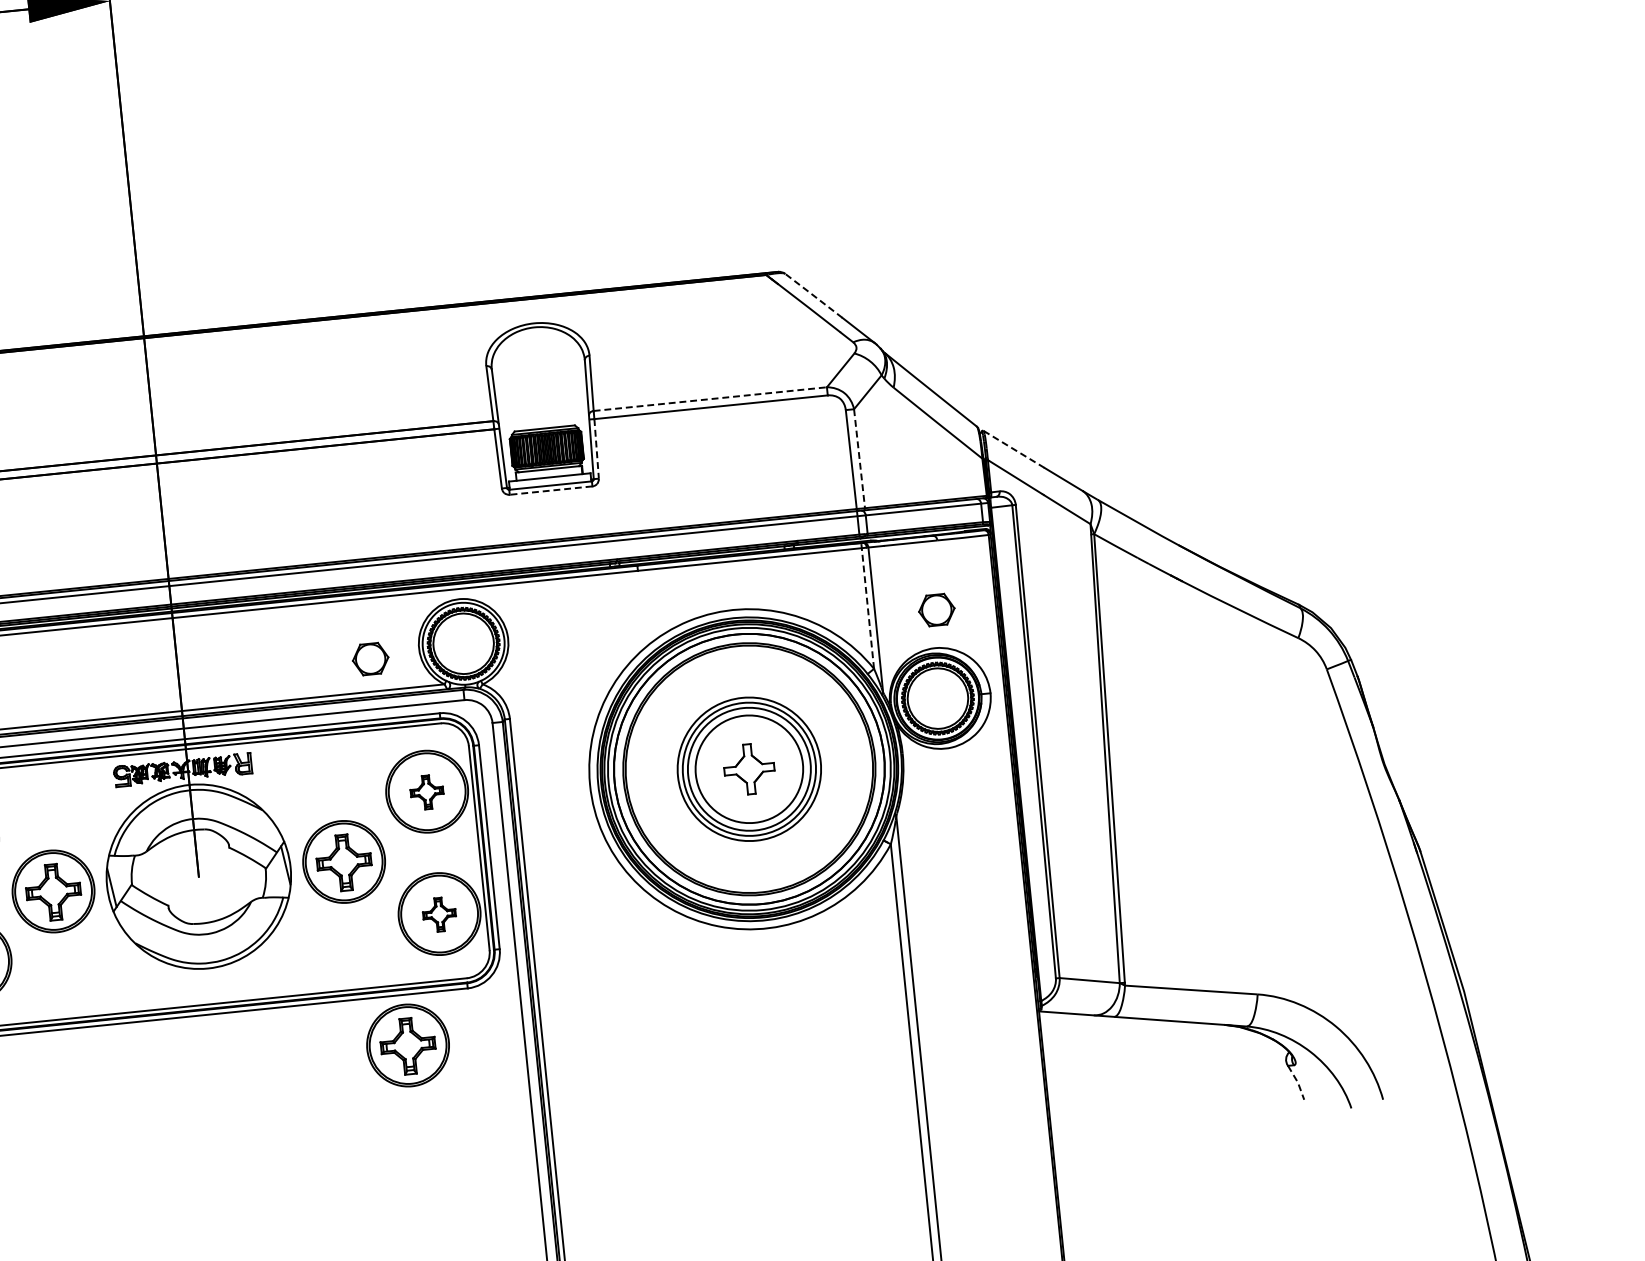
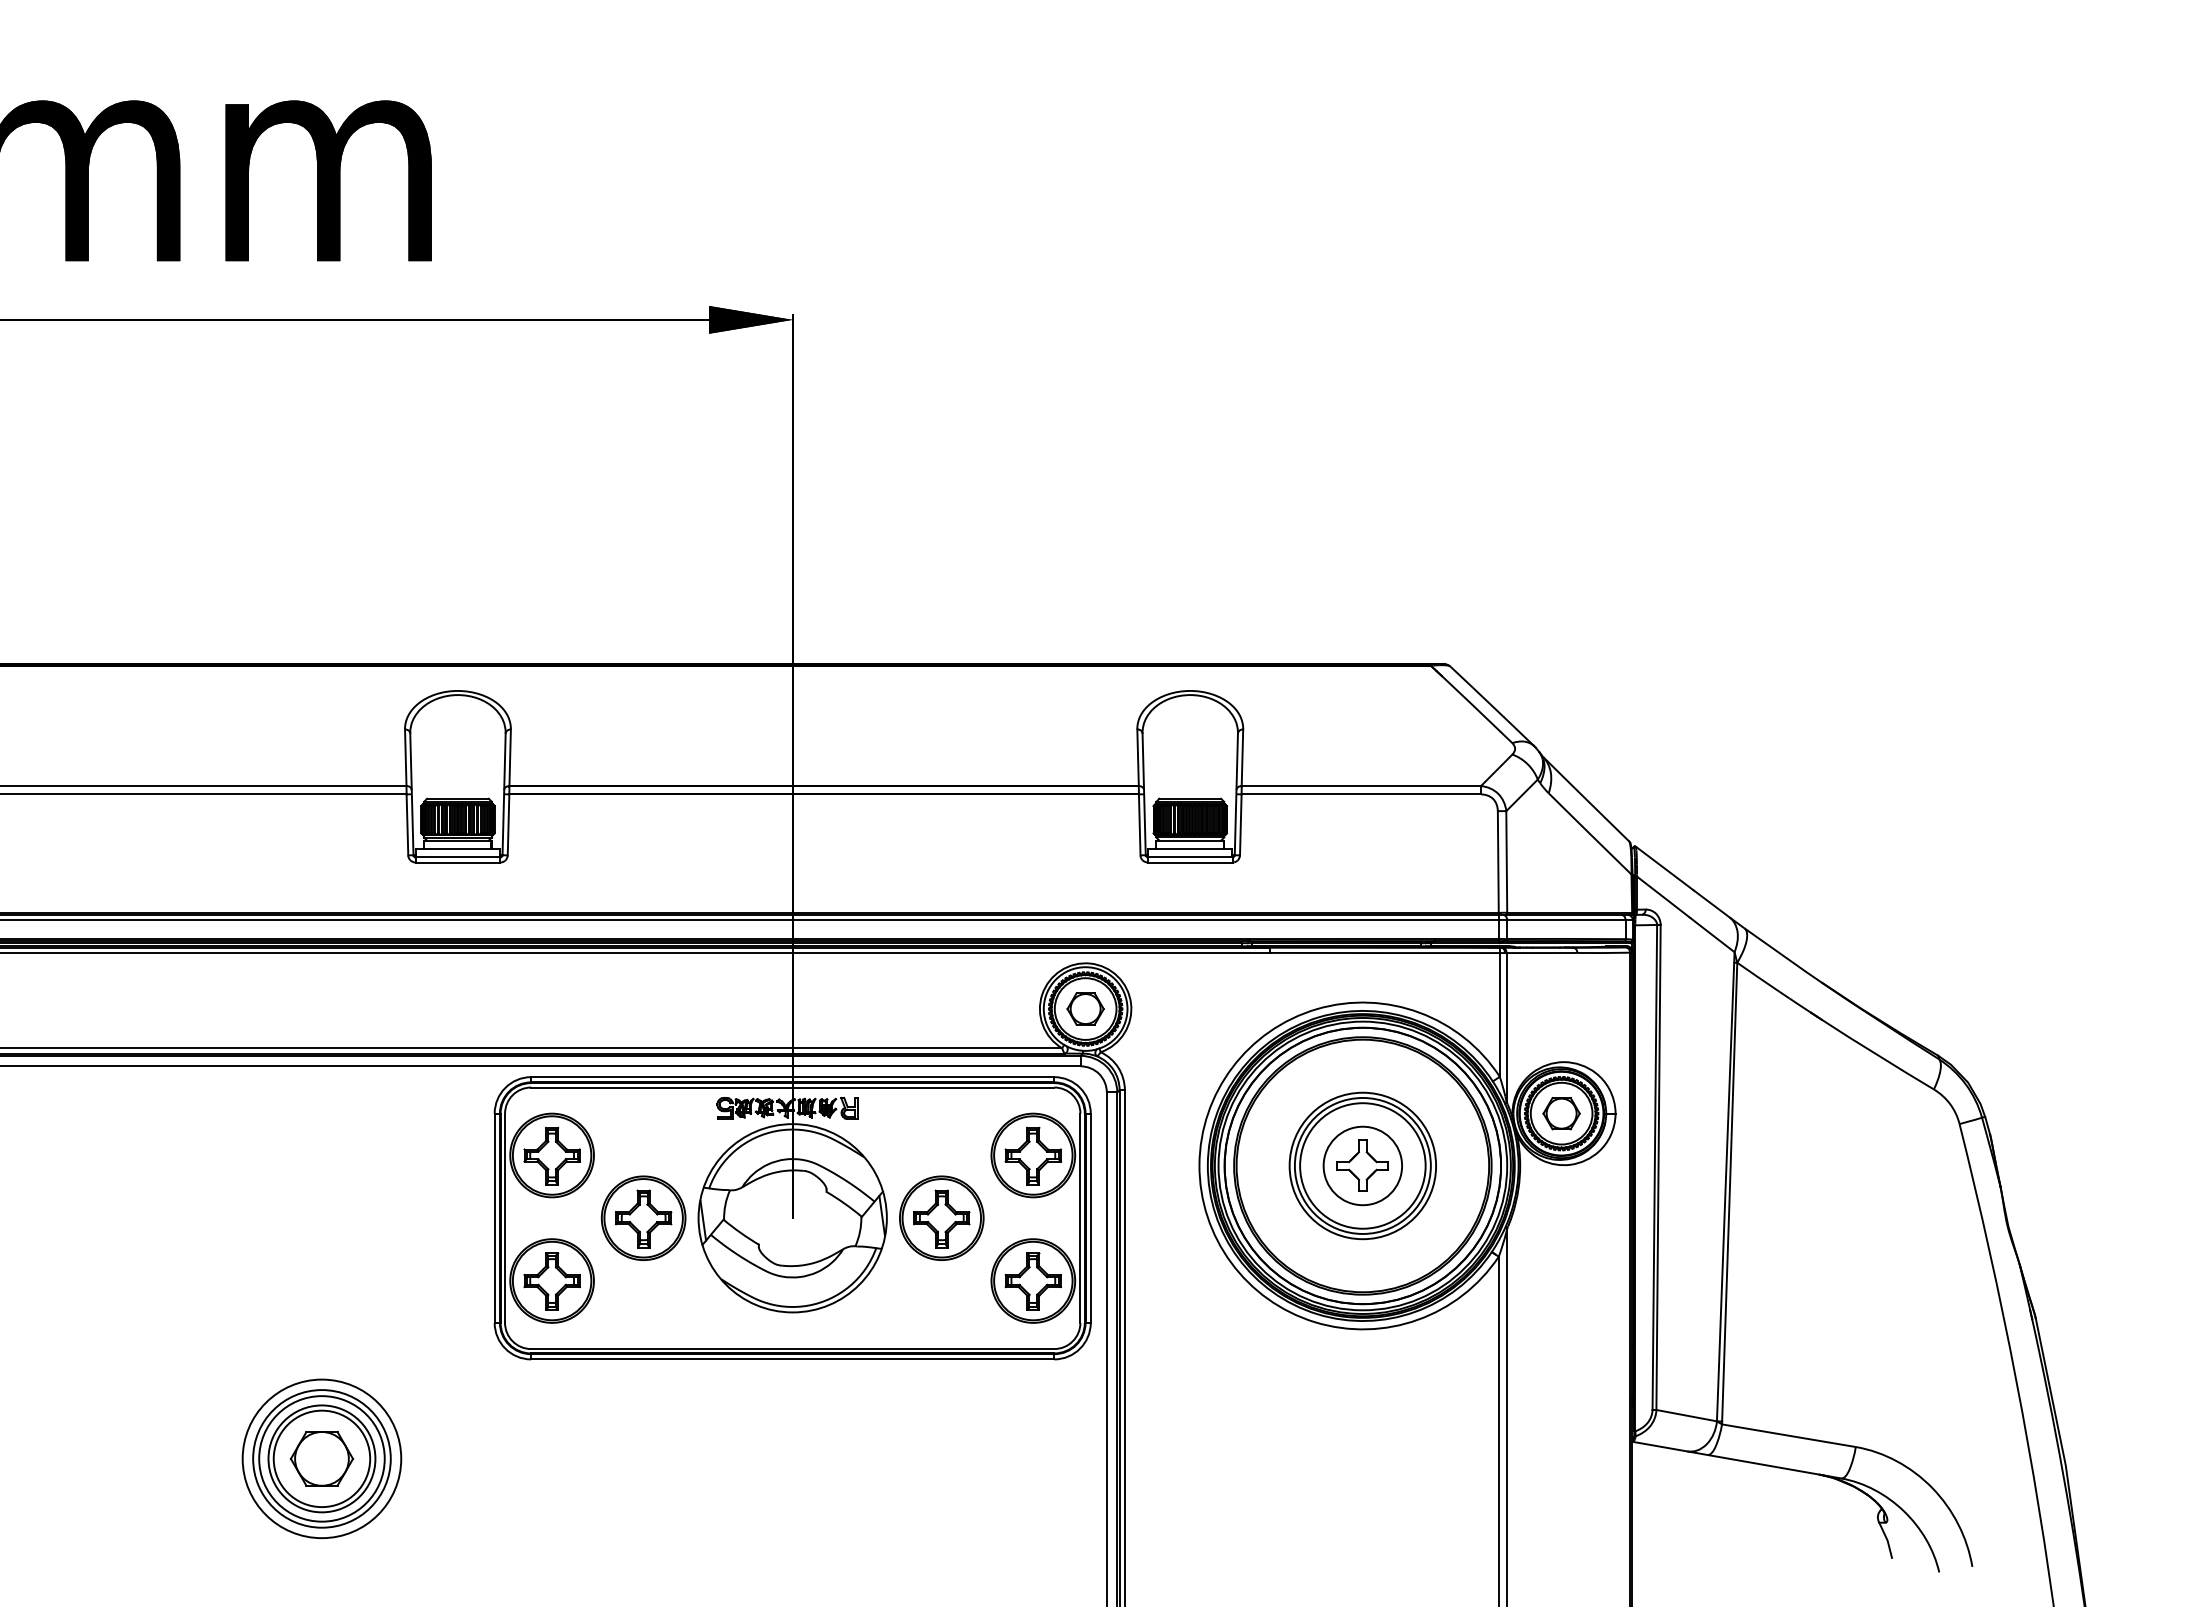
line: (814, 295) -> (1477, 691), dashed -> solid
line: (710, 399) -> (1361, 786), dashed -> solid
line: (596, 448) -> (1240, 824), dashed -> solid
line: (1013, 449) -> (1664, 868), dashed -> solid
line: (859, 458) -> (1506, 861), dashed -> solid
line: (550, 490) -> (1189, 862), dashed -> solid
line: (867, 606) -> (1499, 1012), dashed -> solid
part: (936, 609) -> (1561, 1113), moved
part: (370, 658) -> (1085, 1008), moved
circle: (748, 768) -> (1362, 1165), size x0.71
part: (426, 791) -> (1032, 1155), size x1.67
part: (438, 914) -> (1032, 1281), size x1.67
part: (407, 1044) -> (987, 1410), removed
line: (1297, 1082) -> (1887, 1540), dashed -> solid

